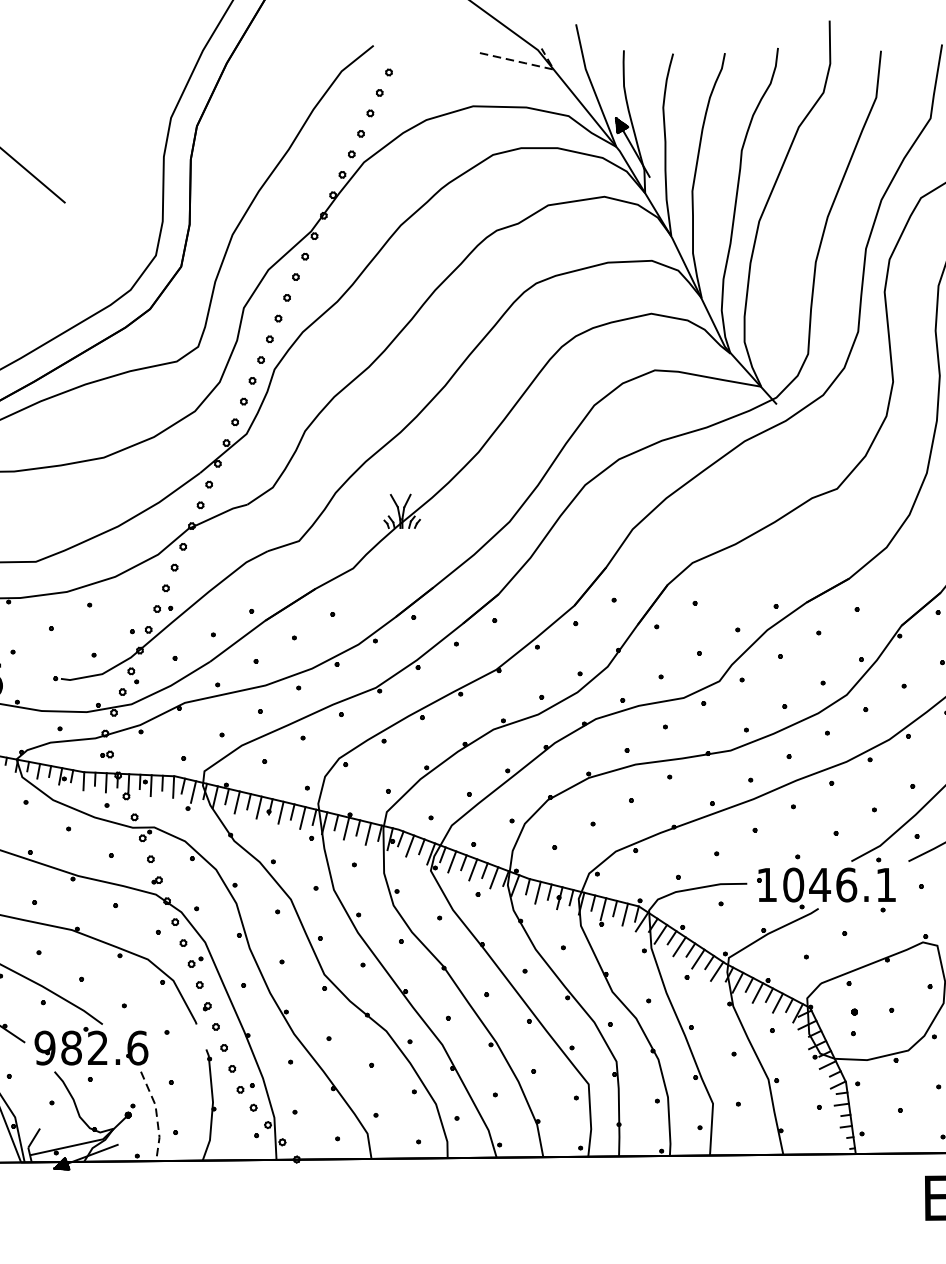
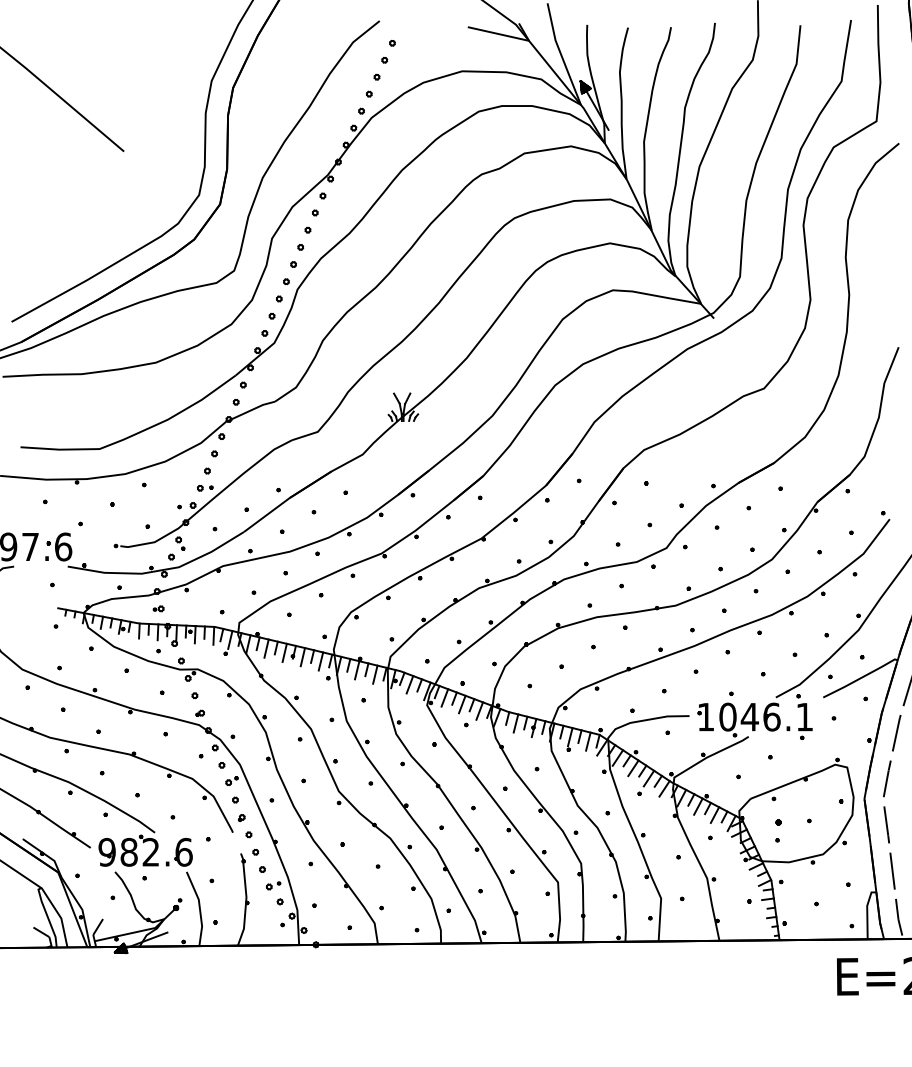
line: (530, 64) -> (509, 36), dashed -> solid
line: (156, 1115) -> (199, 908), dashed -> solid

